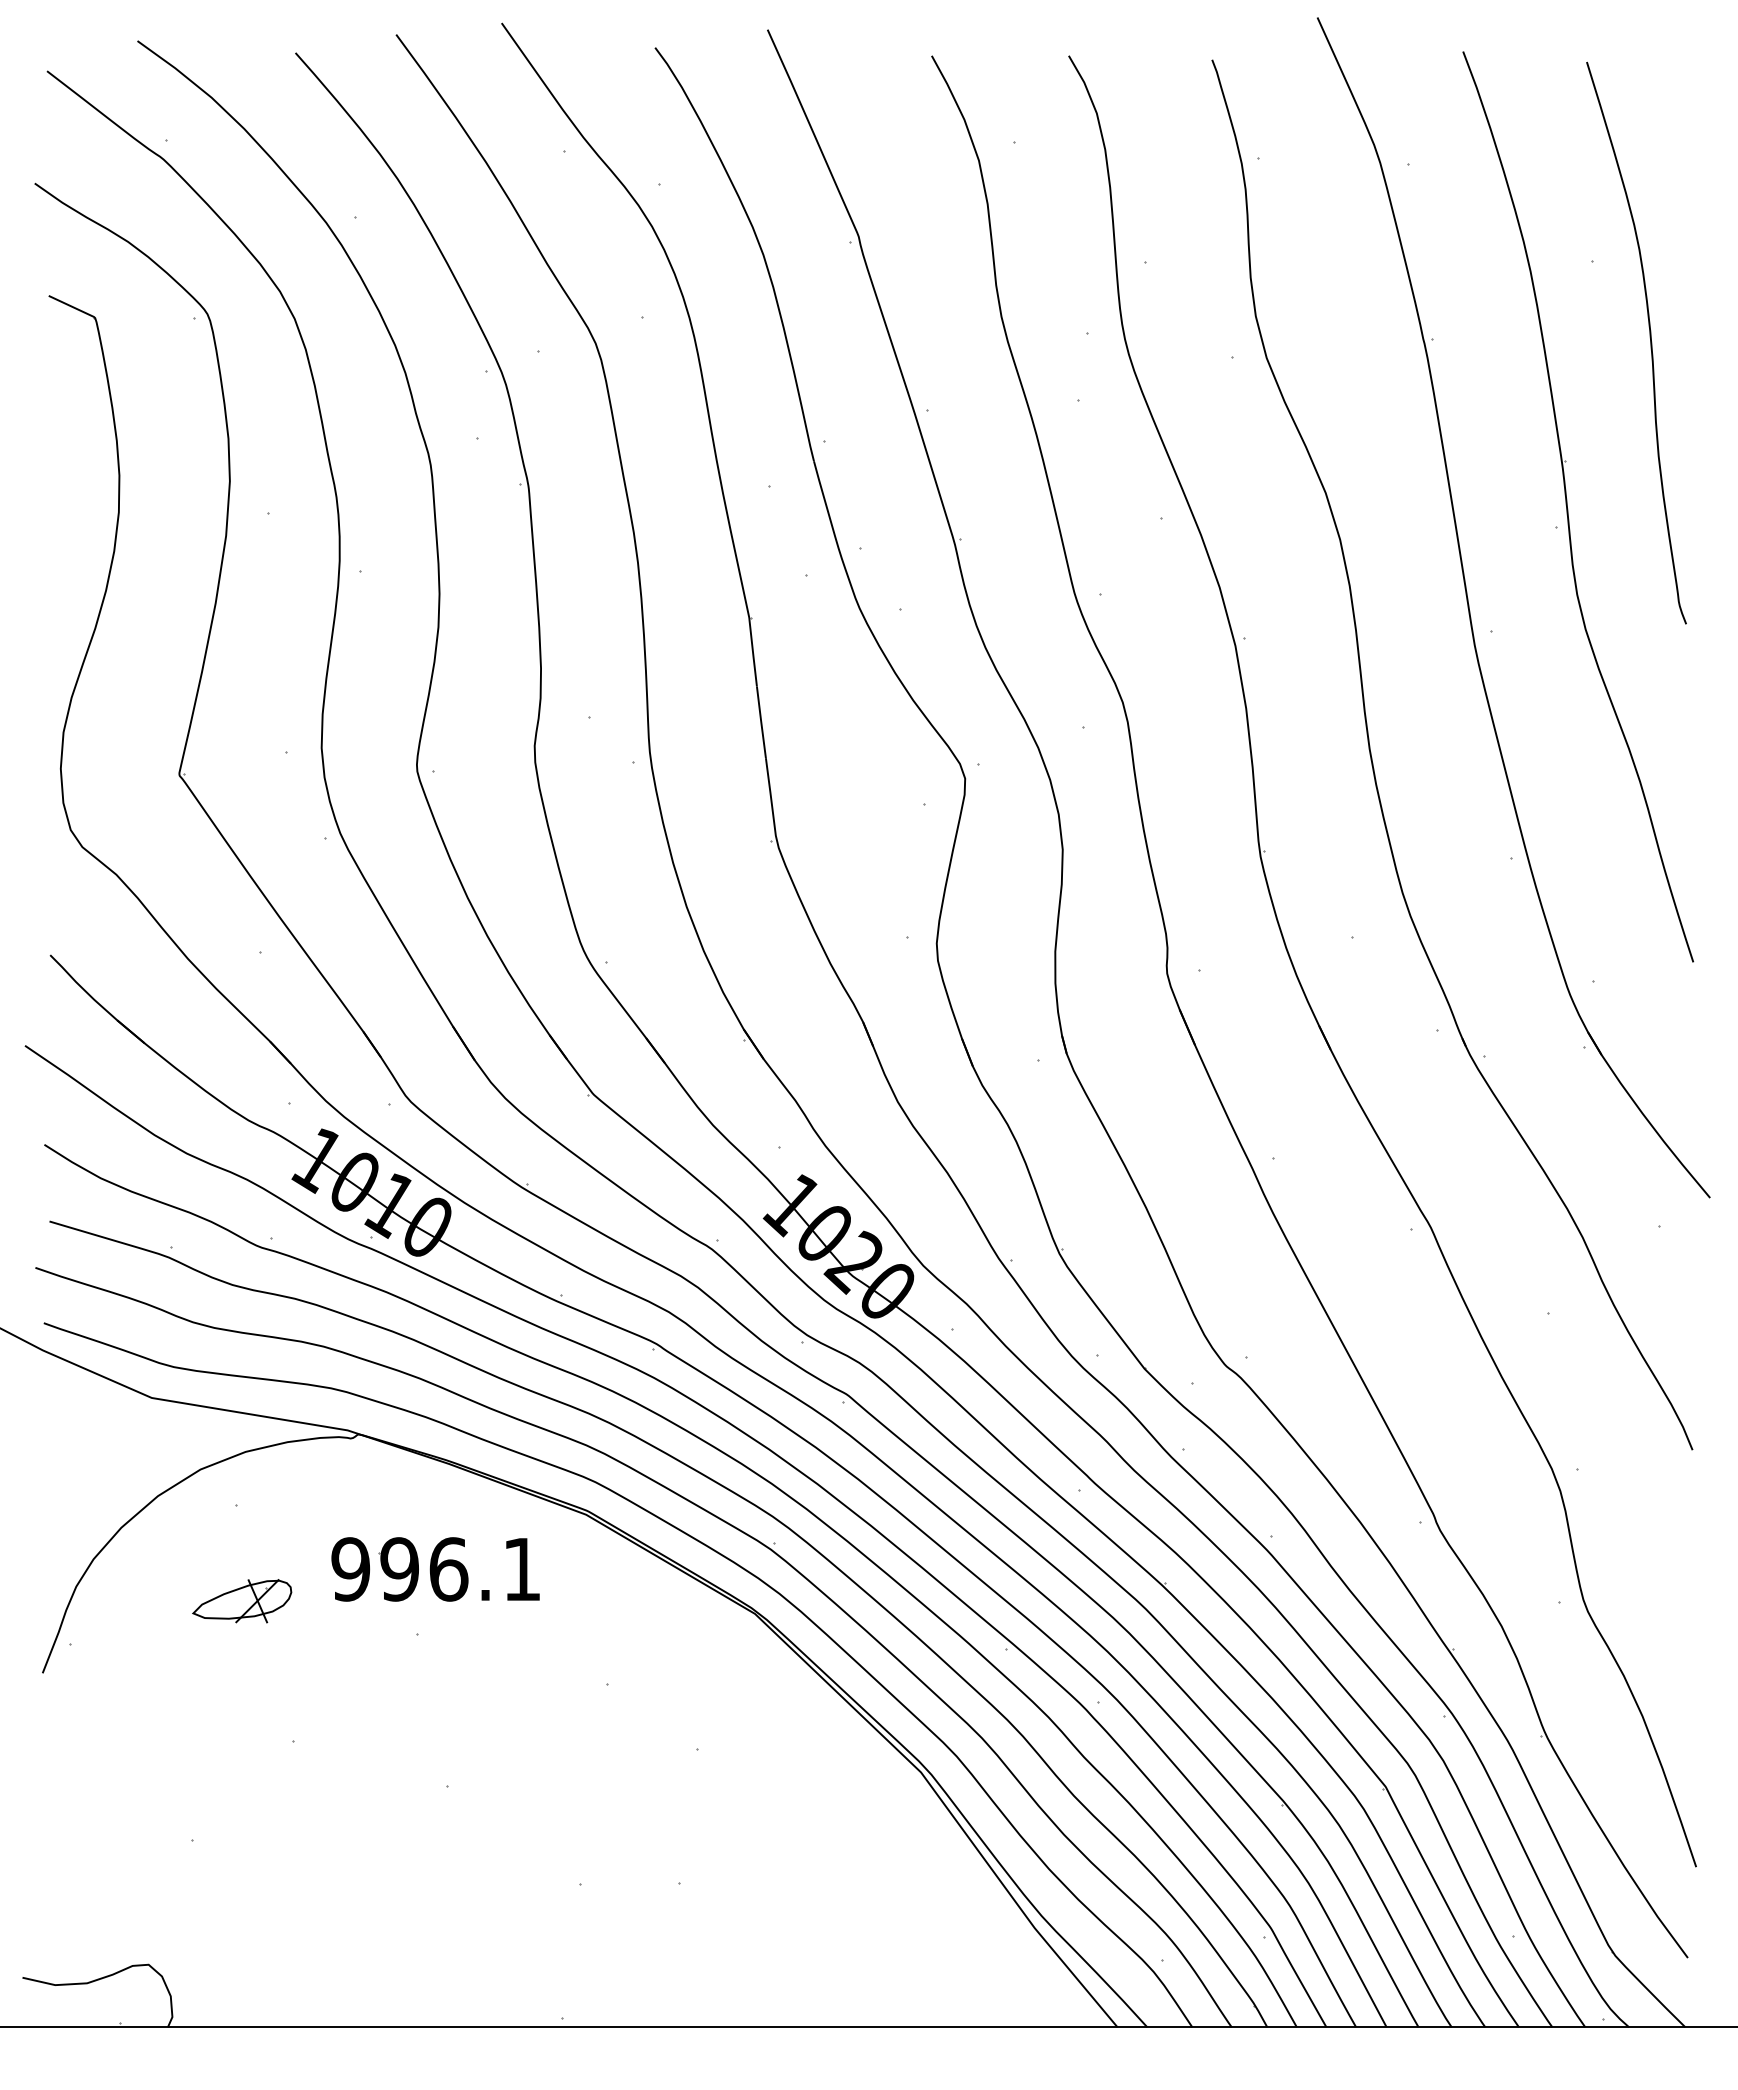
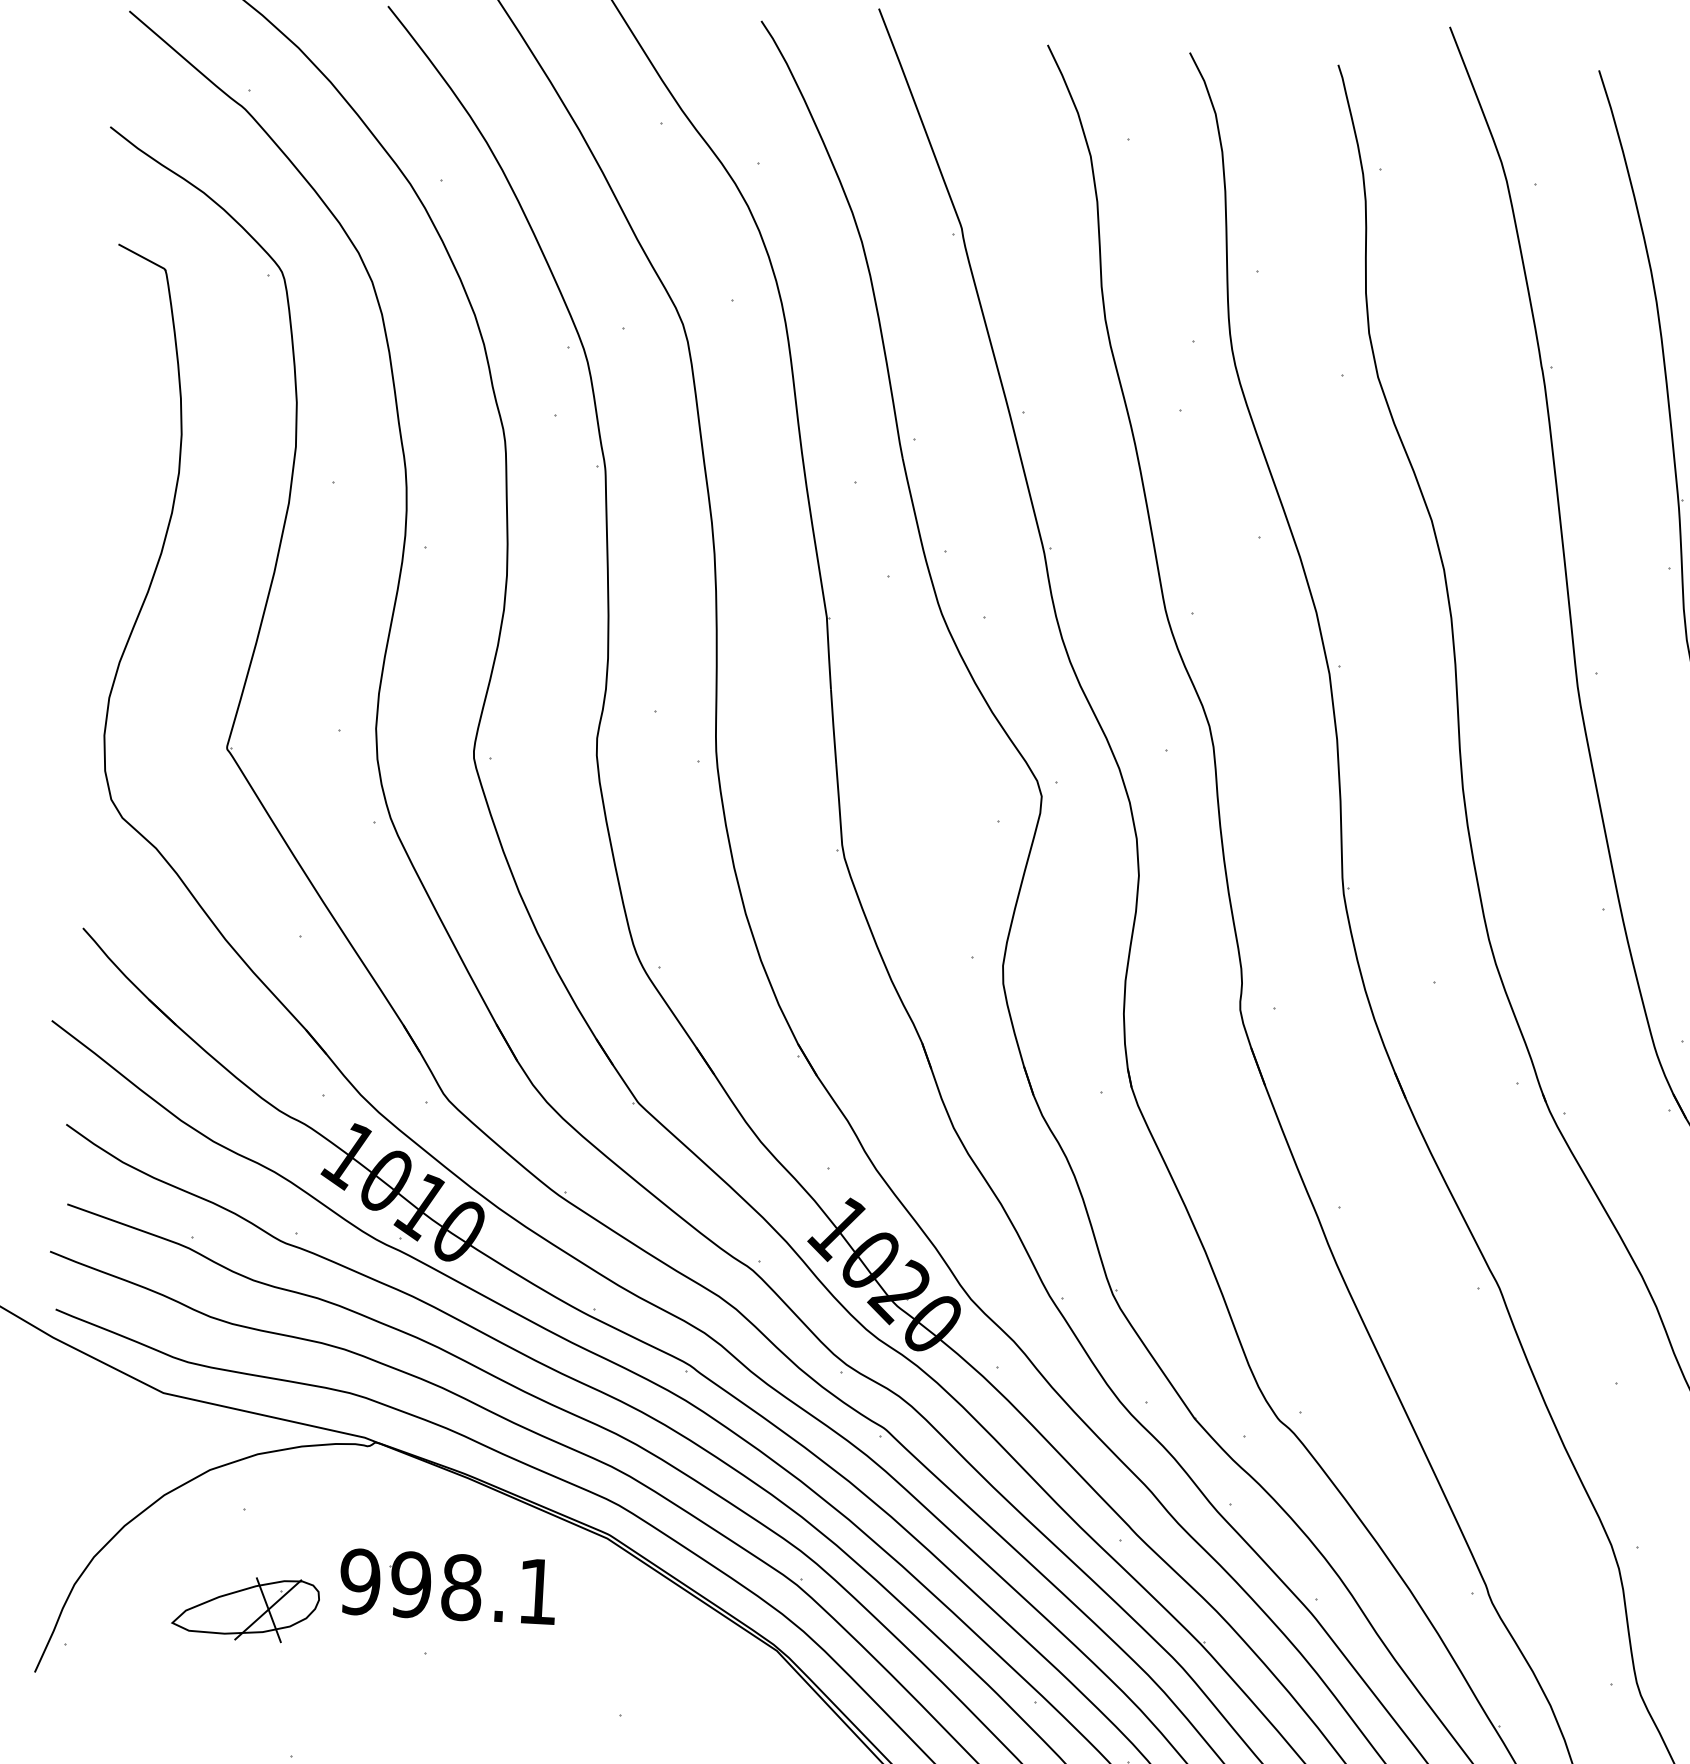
text: (448, 1569) -> (461, 1587), 996.1 -> 998.1
part: (242, 1601) -> (246, 1609), size x1.43

